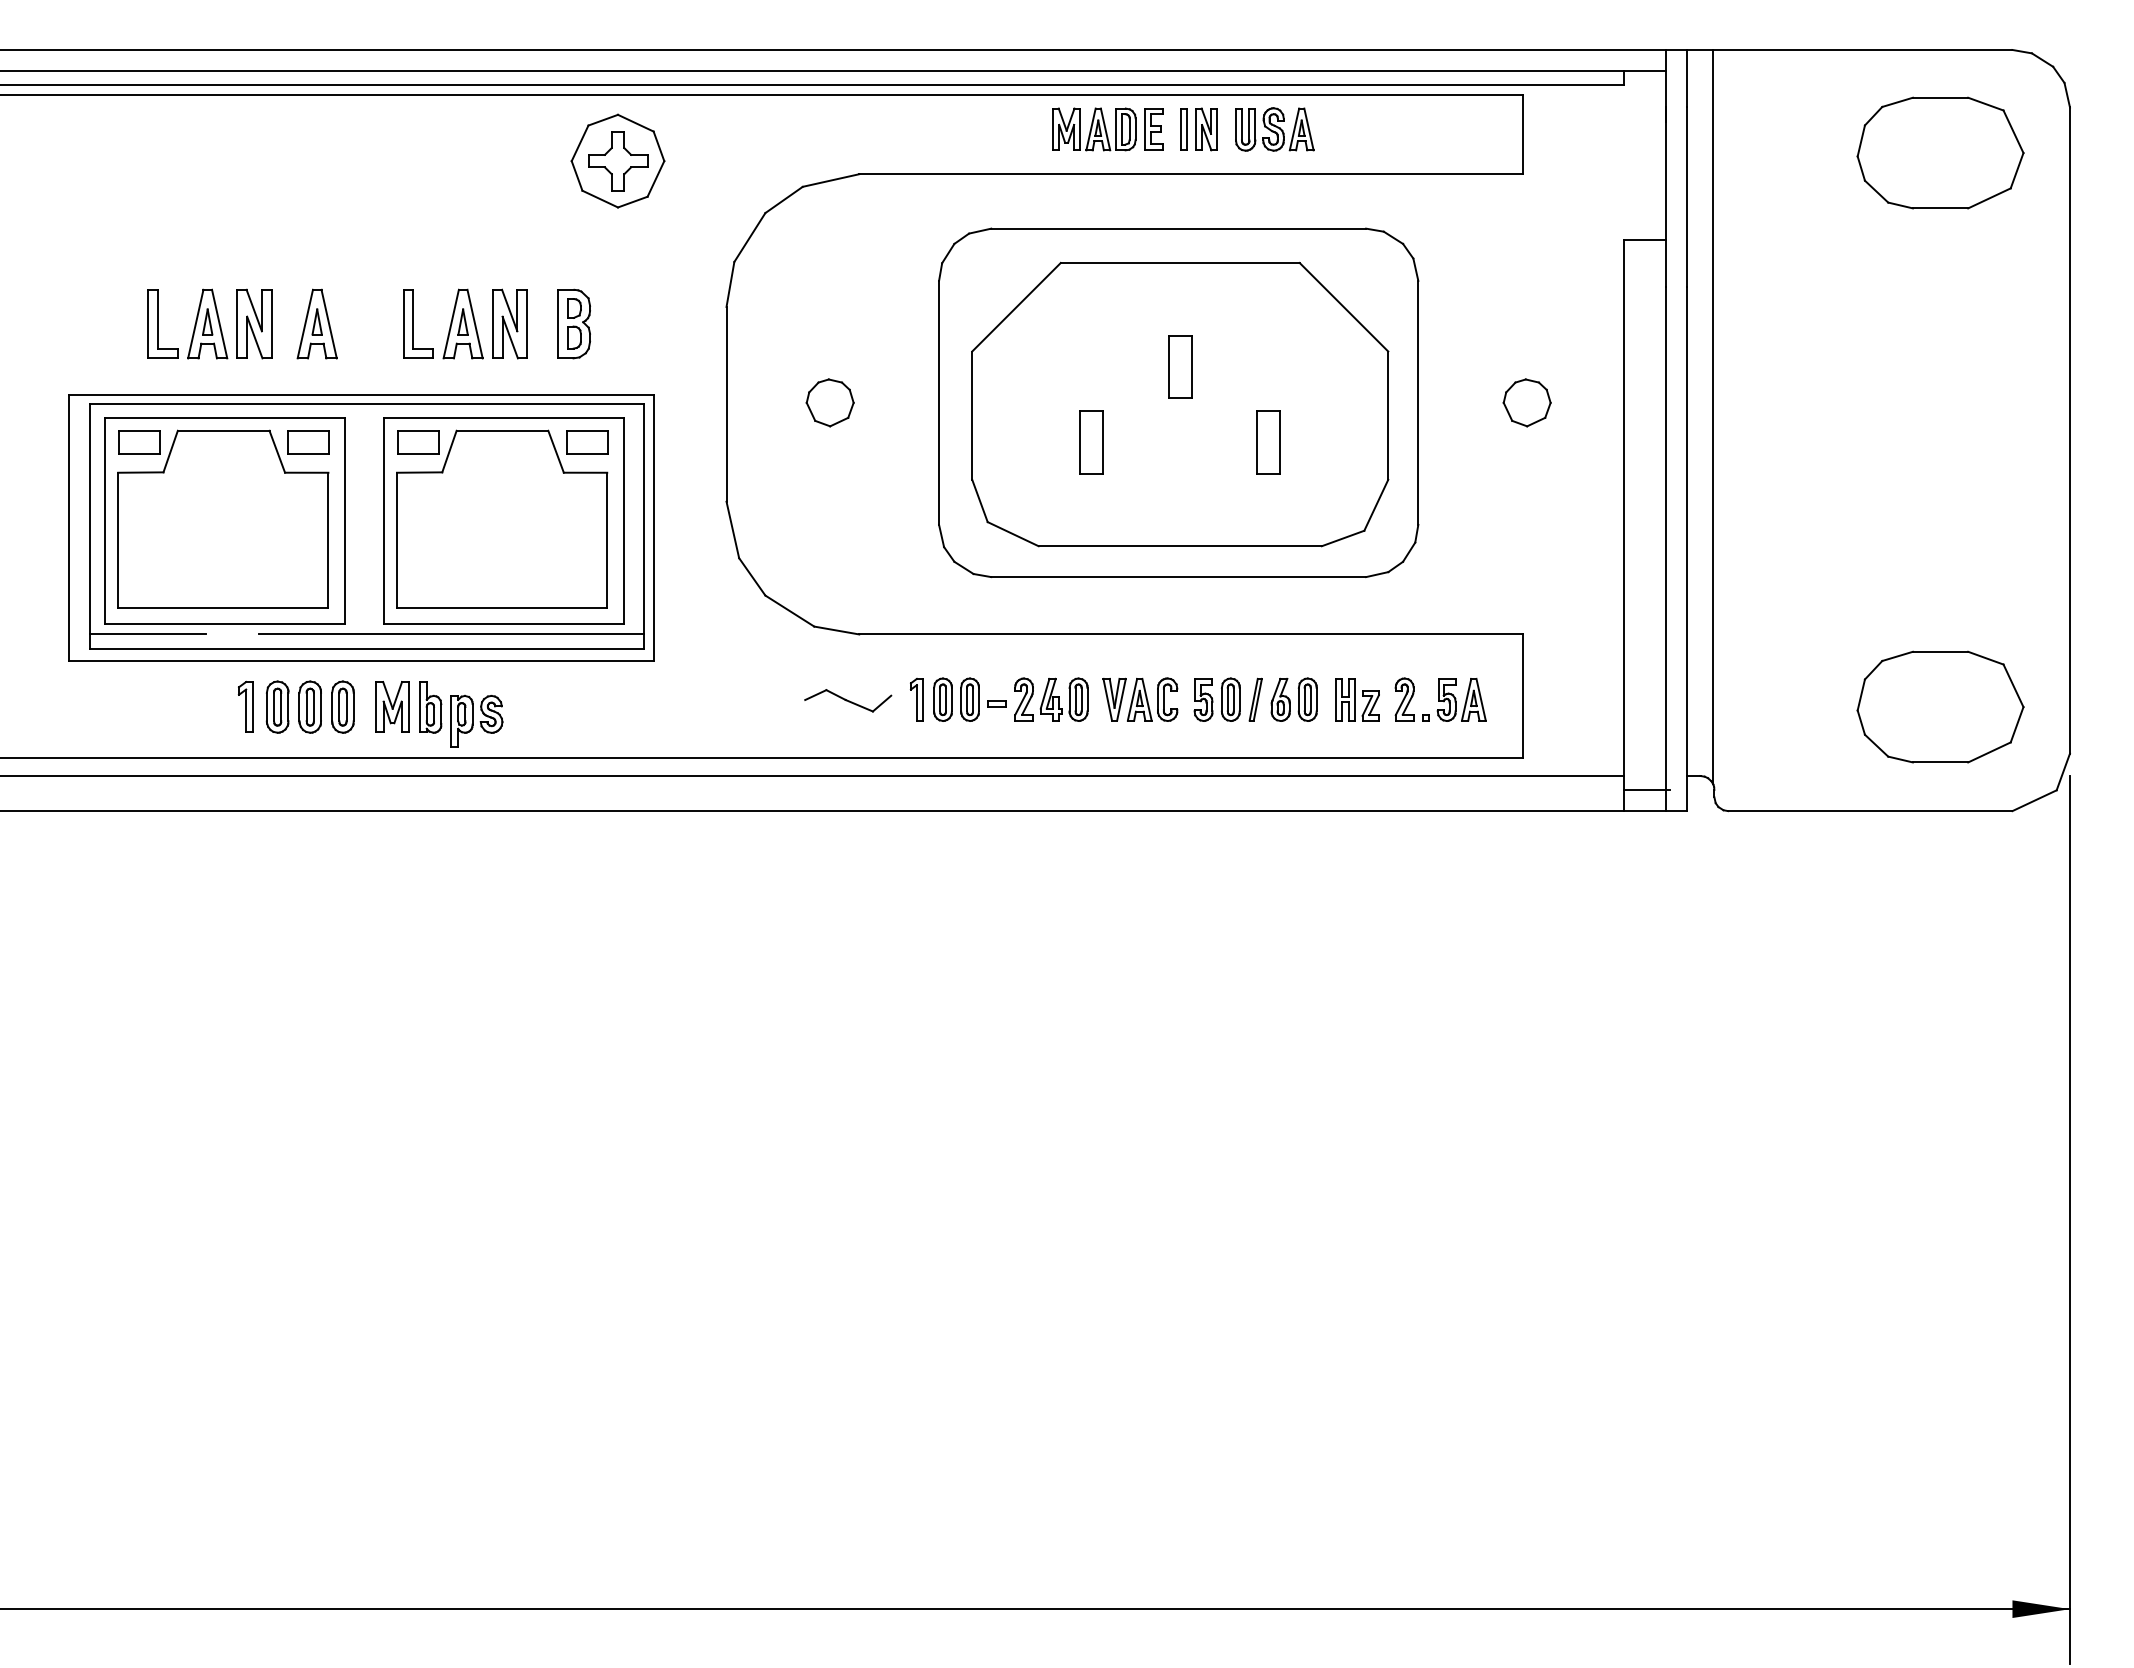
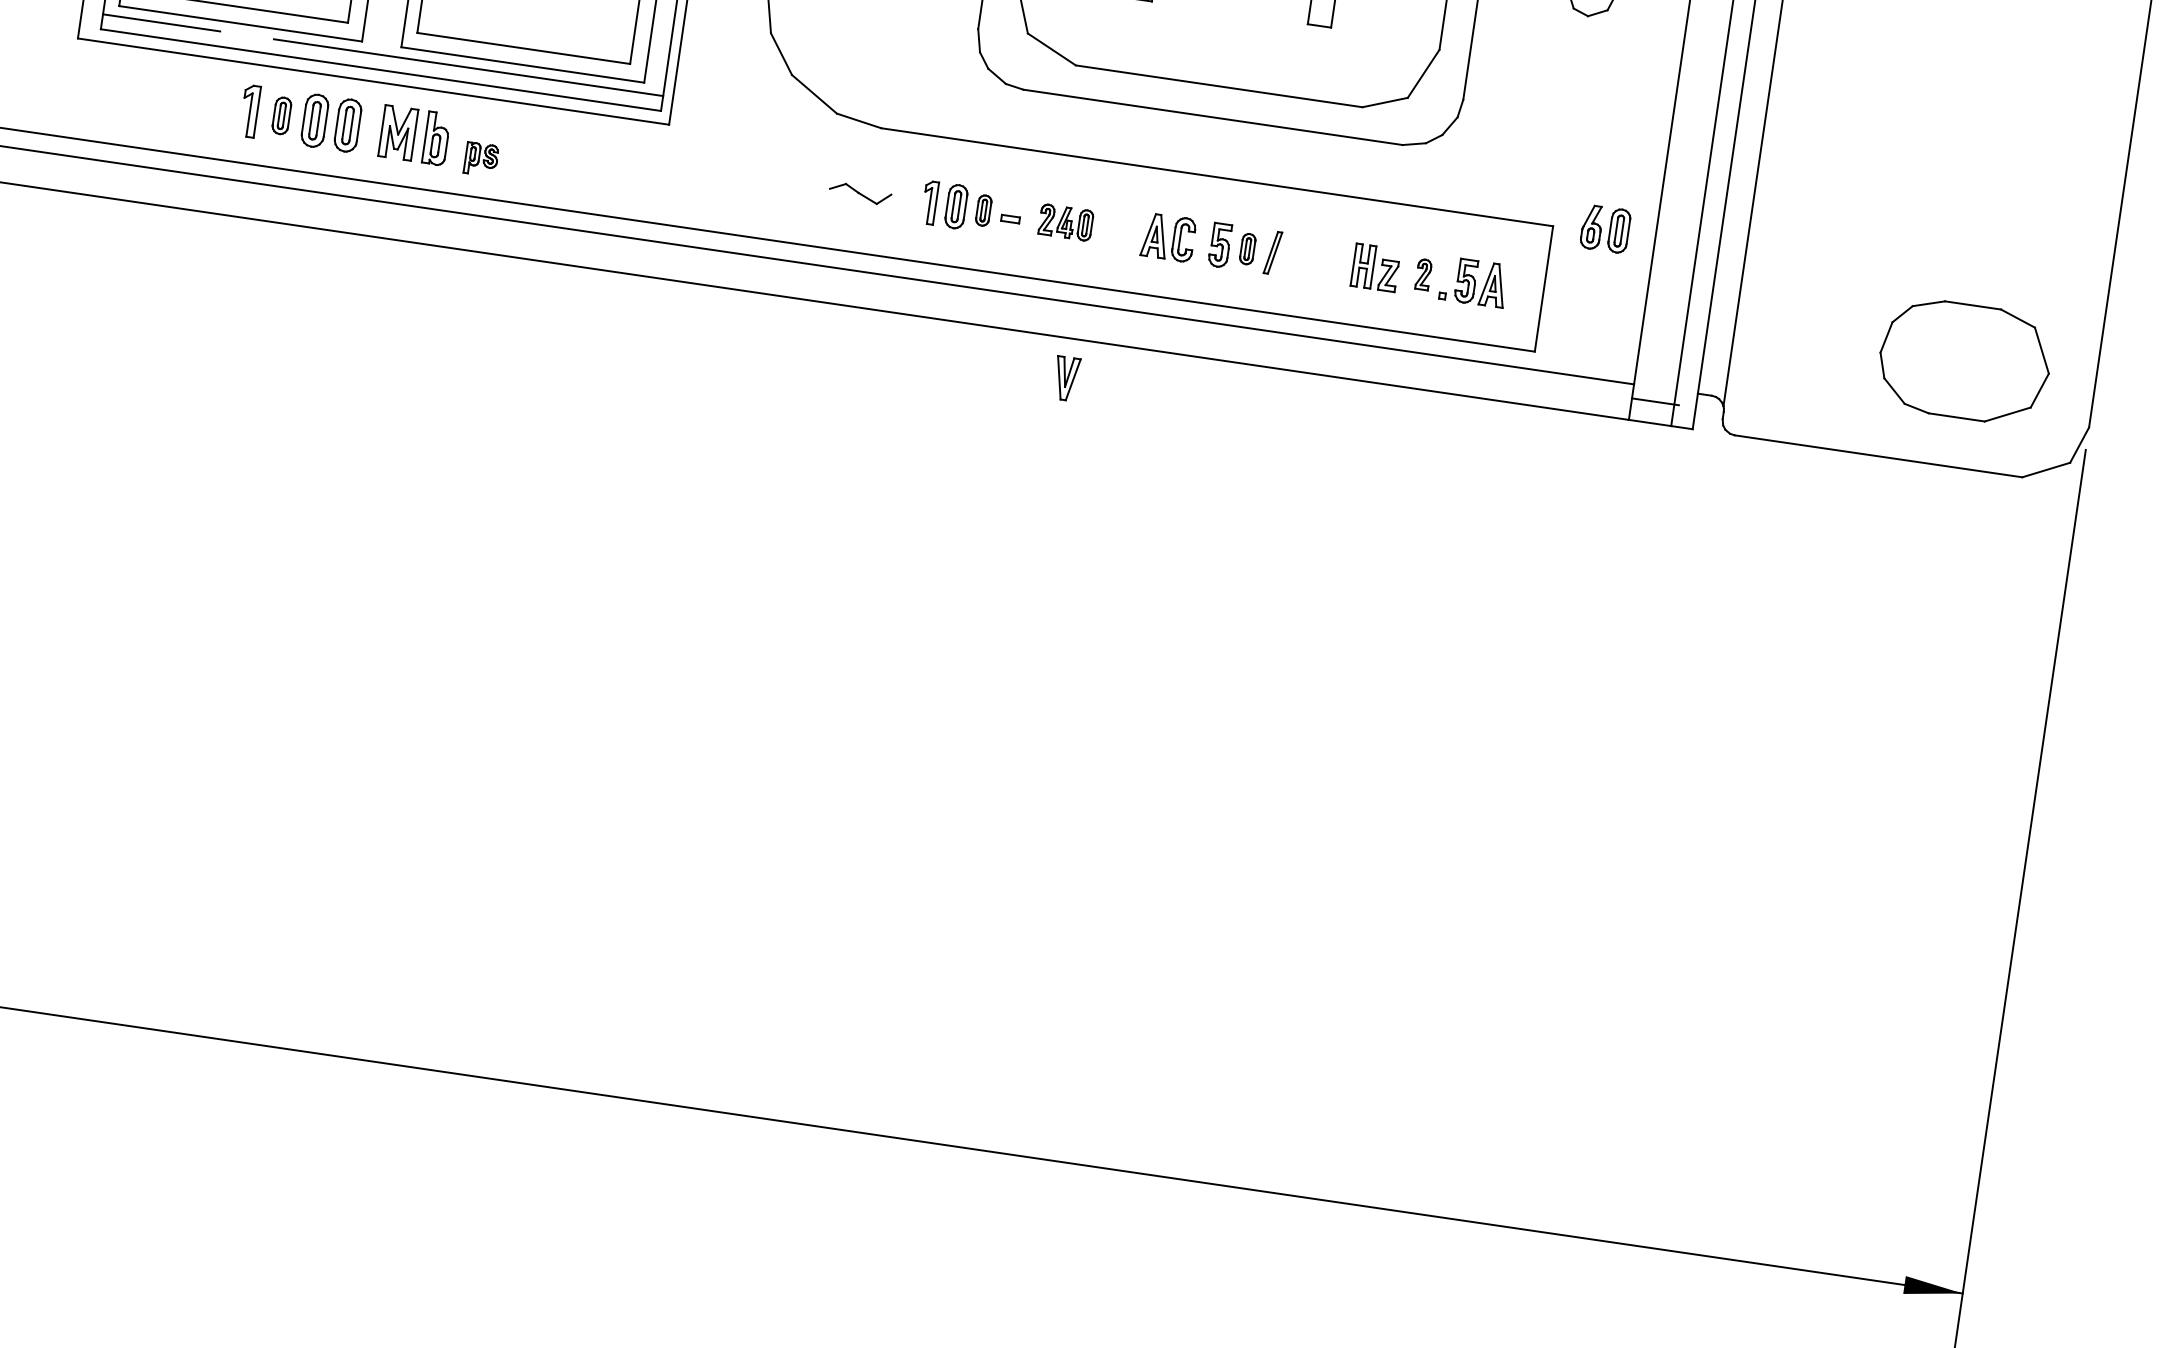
part: (969, 699) -> (983, 210), size x0.7
part: (1051, 699) -> (1066, 222), size x0.7
part: (1114, 699) -> (1066, 378), moved
part: (1230, 699) -> (1247, 248), size x0.7
part: (1293, 699) -> (1604, 228), moved
part: (1404, 699) -> (1423, 274), size x0.7
part: (848, 700) -> (860, 193), size x0.7
part: (277, 706) -> (281, 115), size x0.7
part: (476, 720) -> (481, 158), size x0.6

